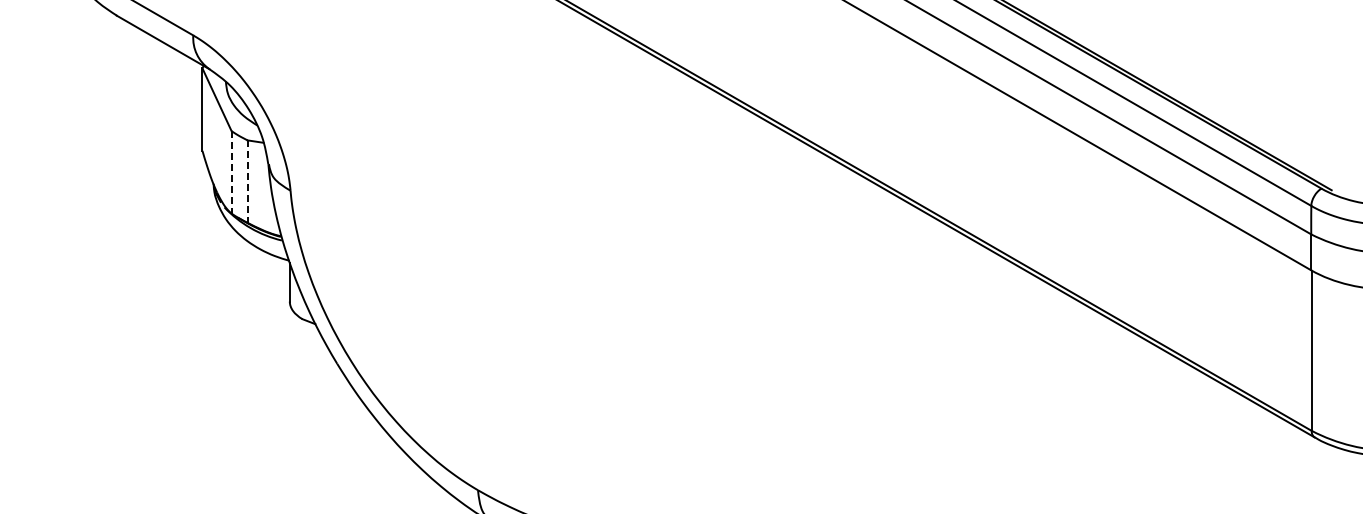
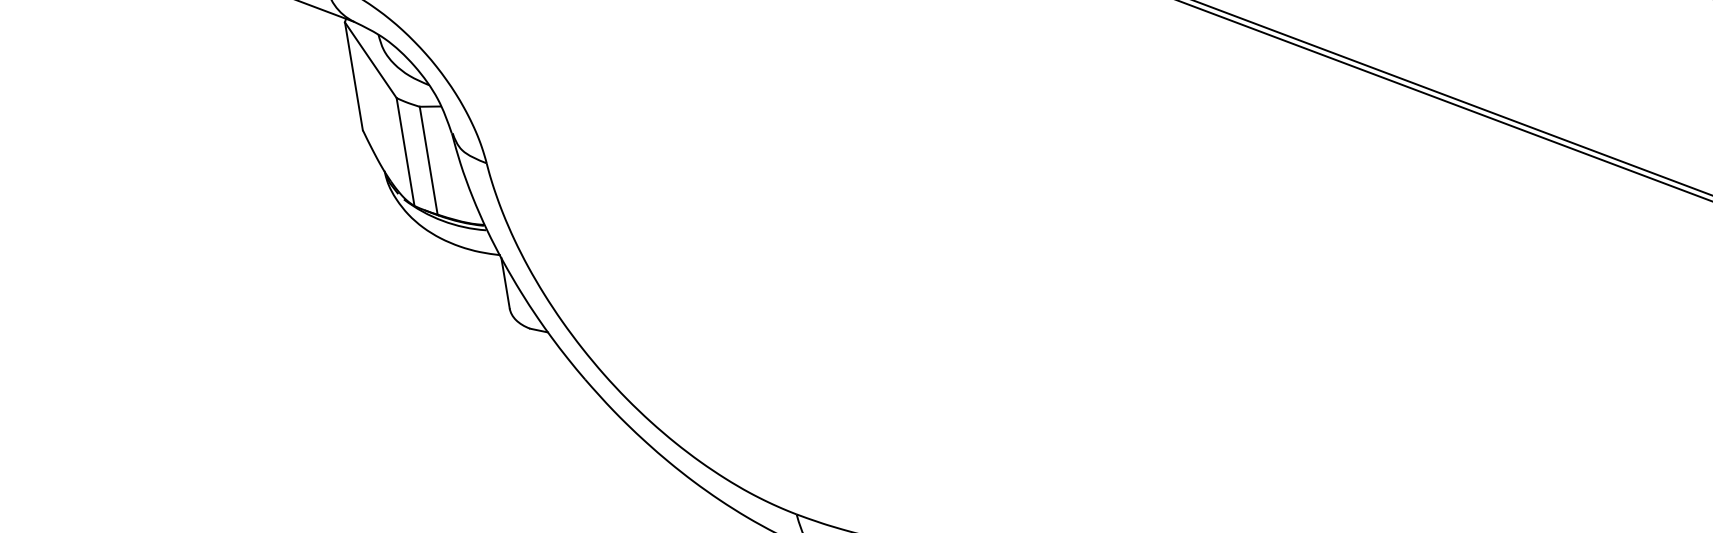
line: (231, 172) -> (405, 152), dashed -> solid
line: (247, 182) -> (428, 161), dashed -> solid

